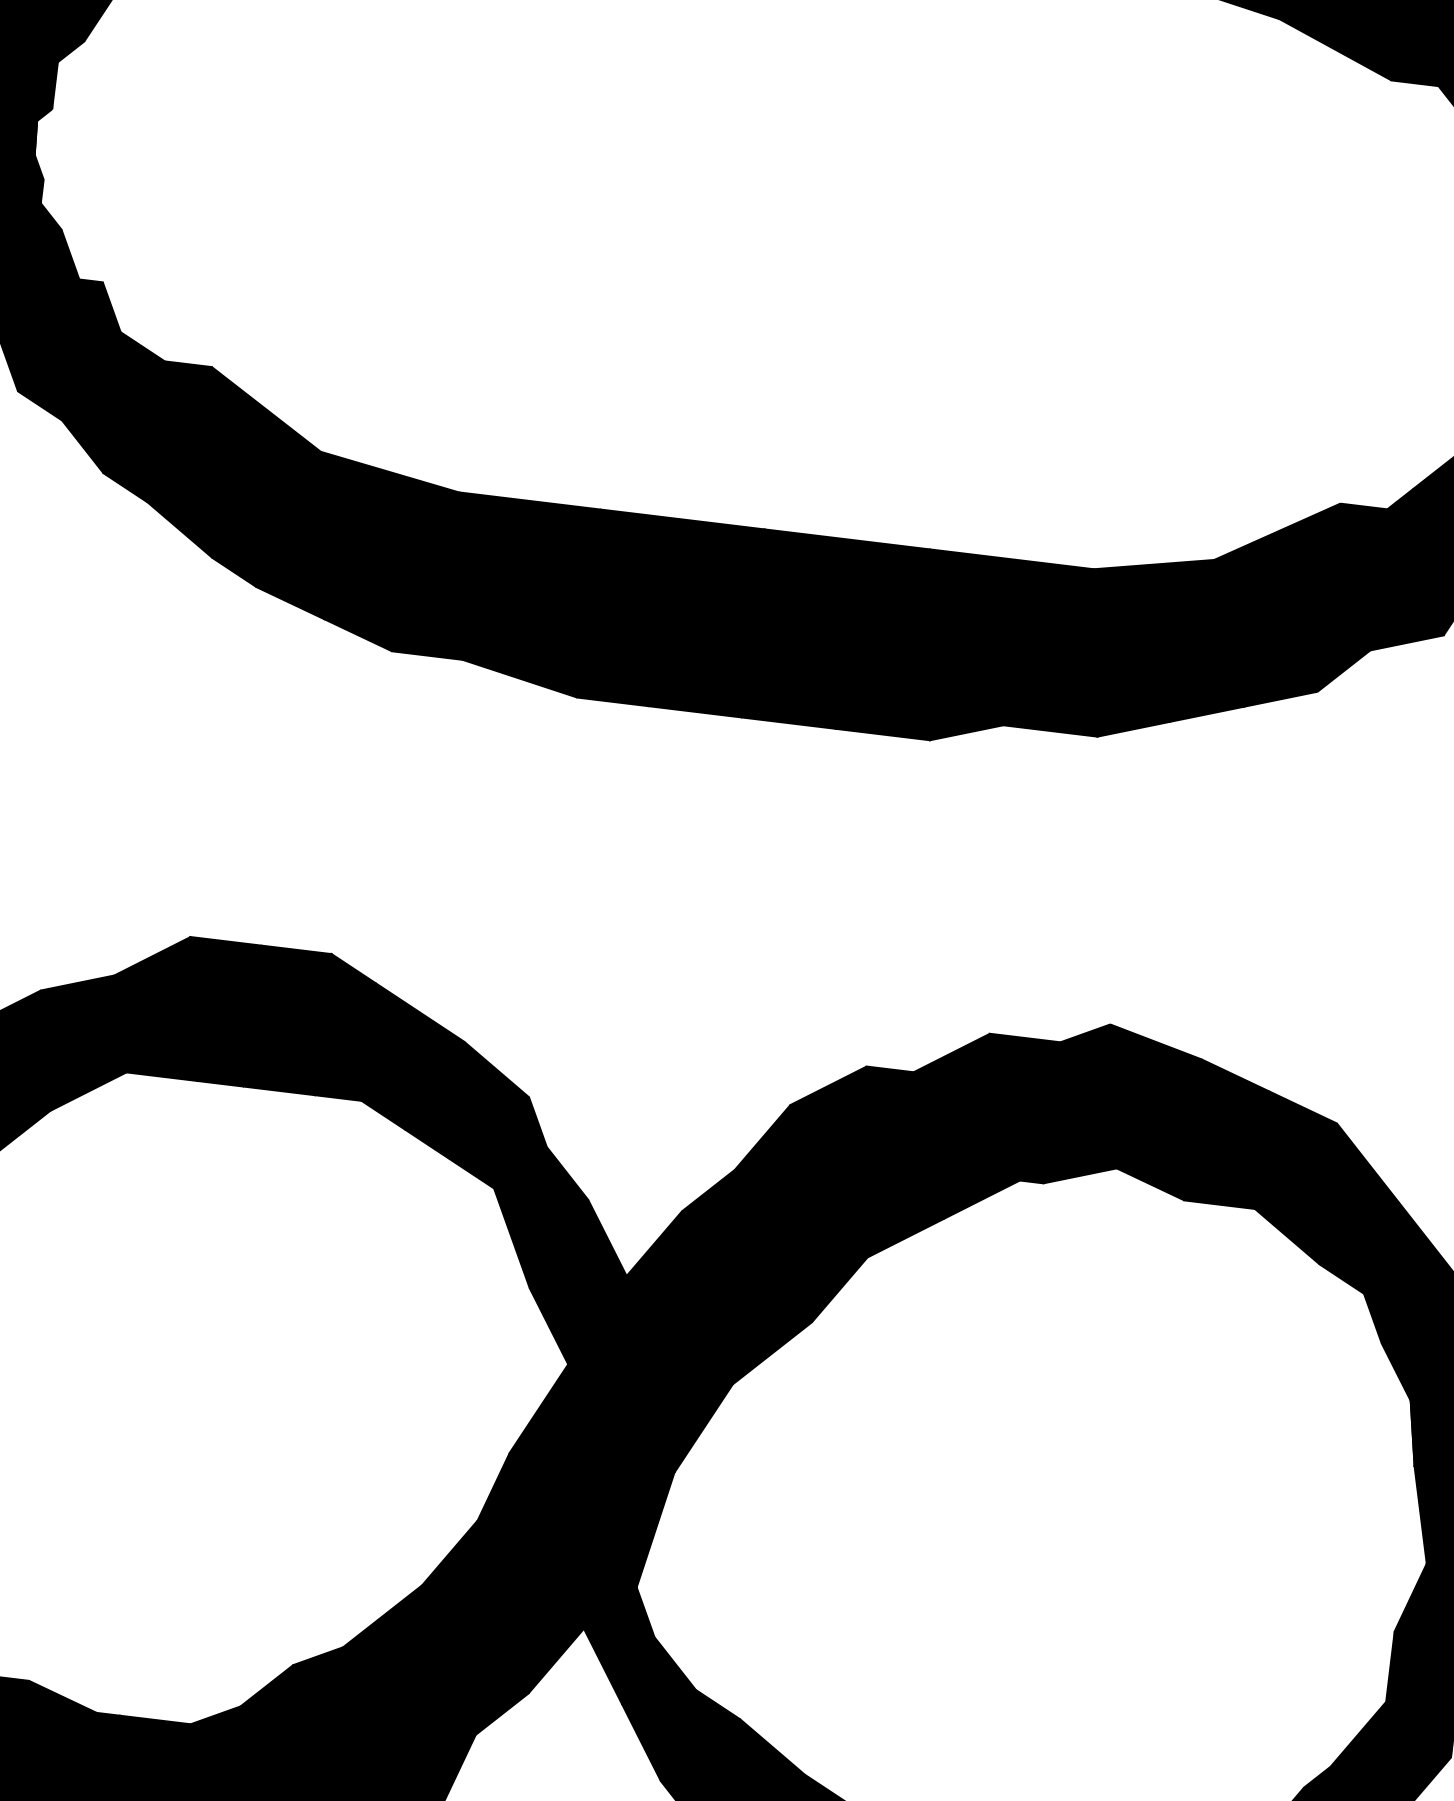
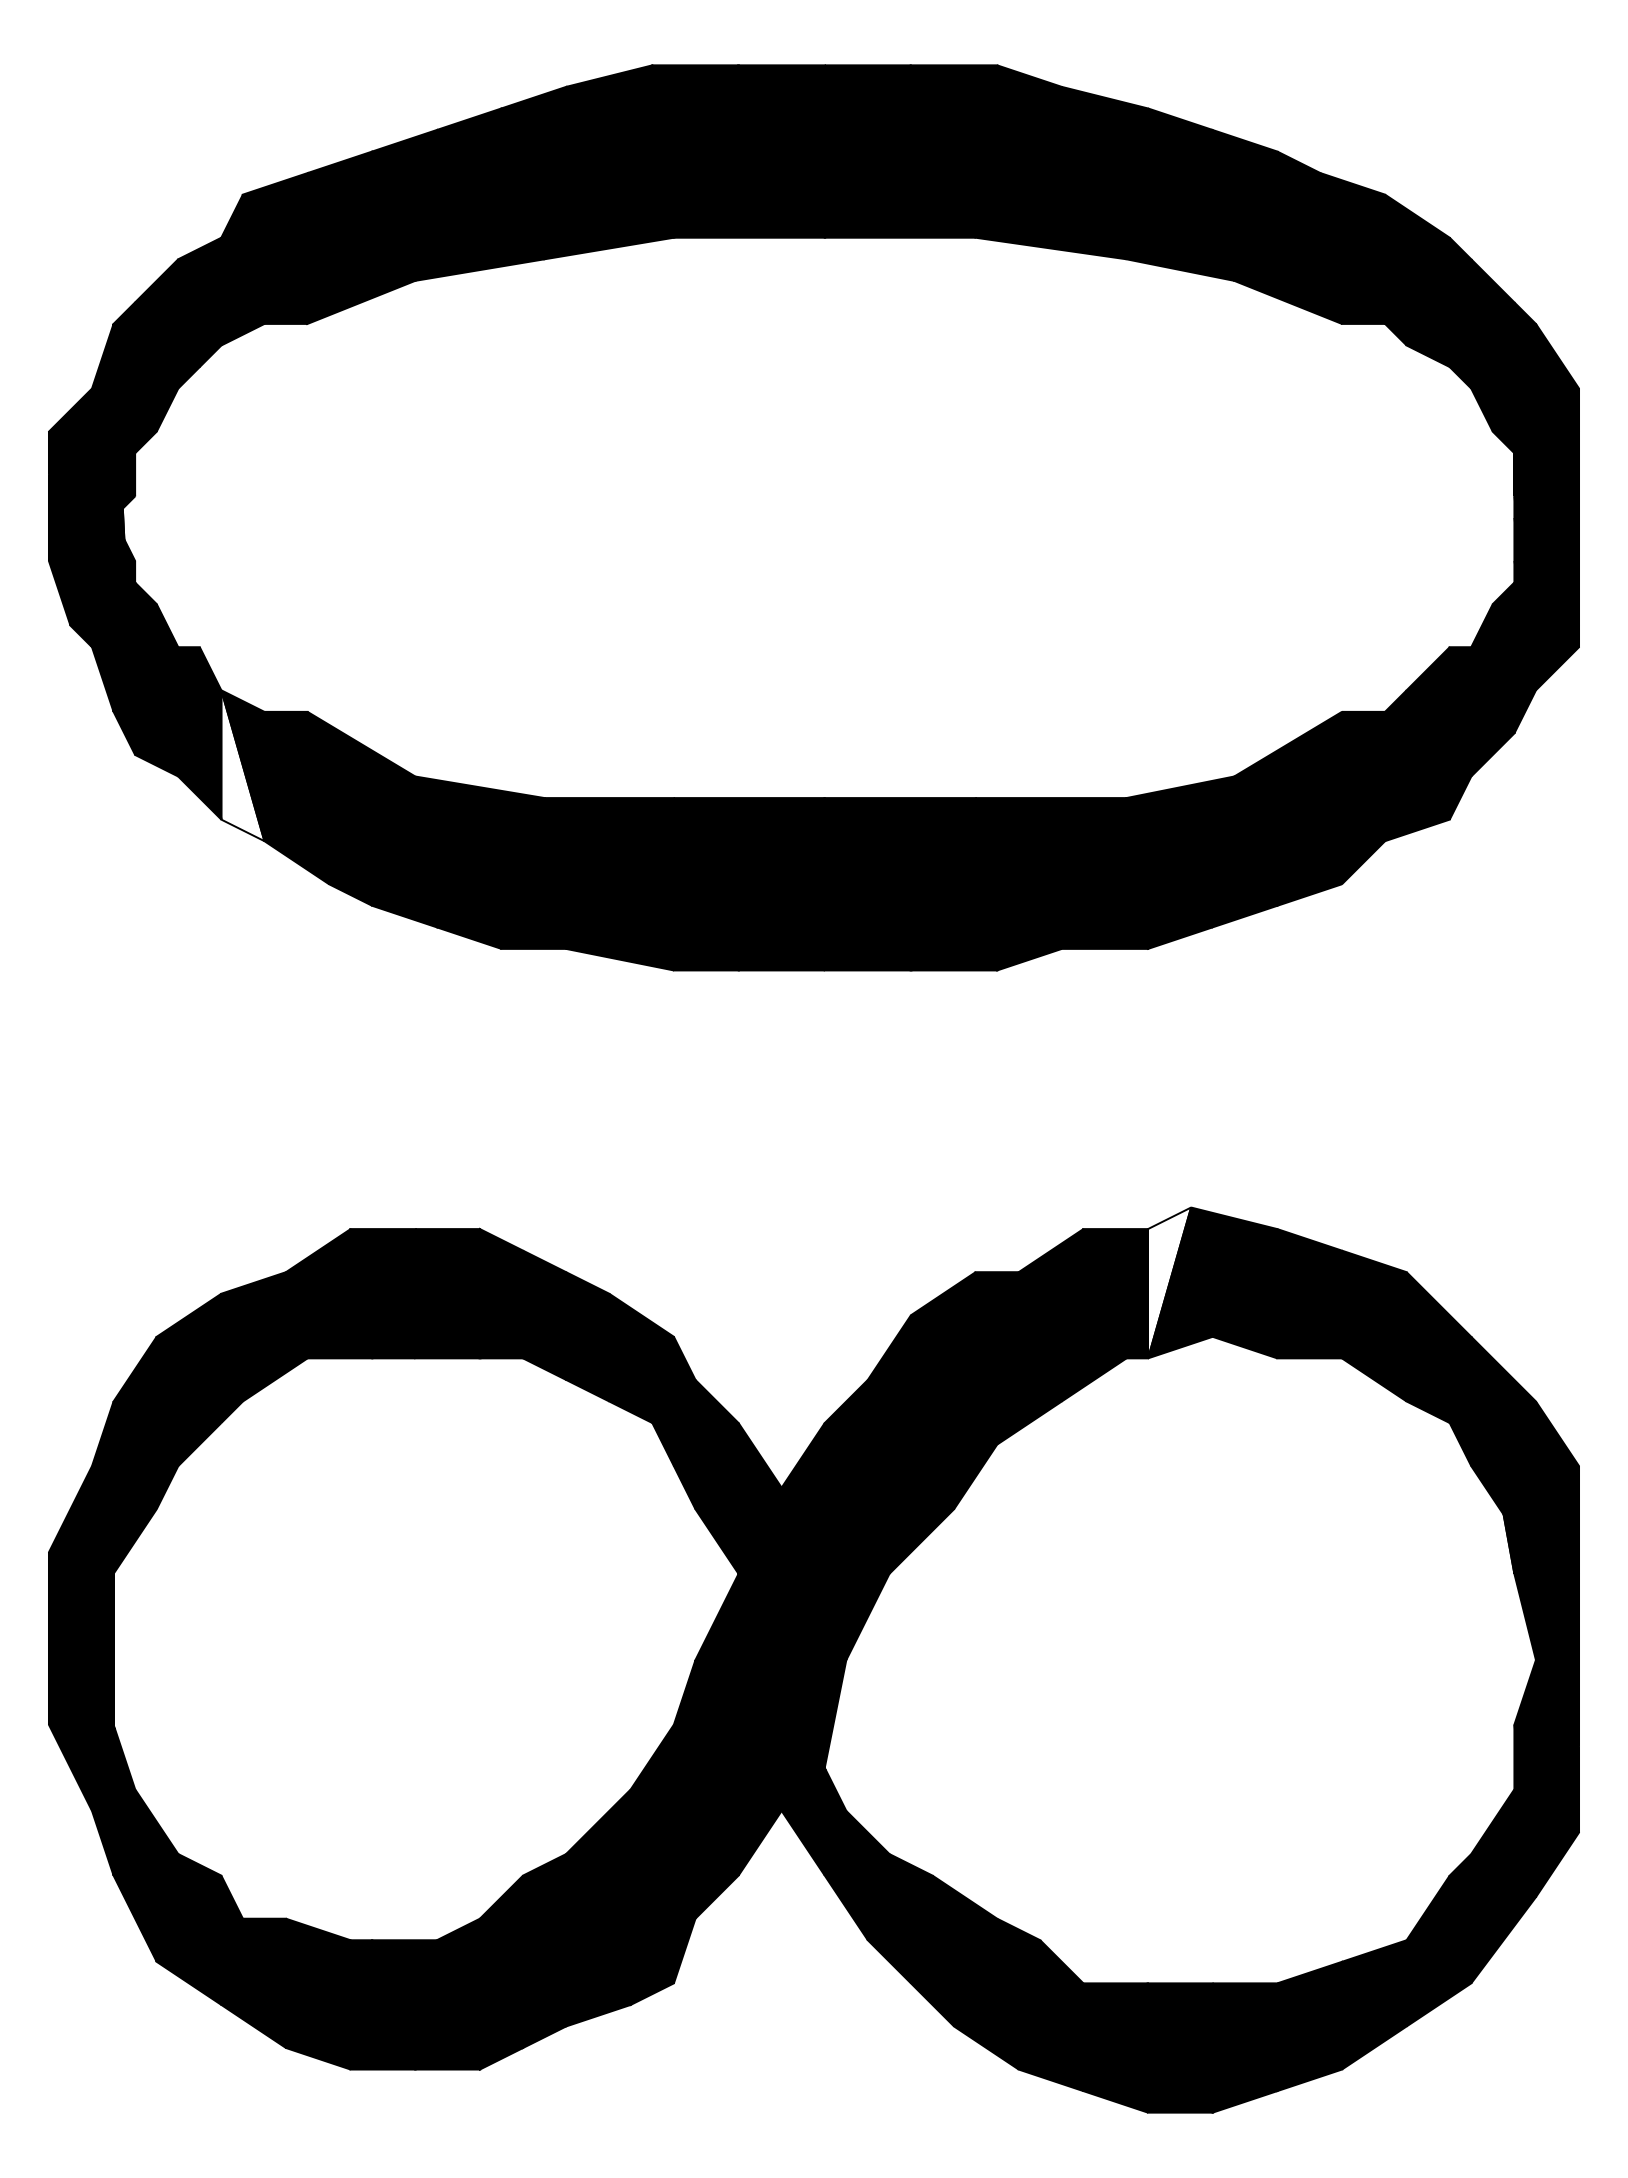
fill: (133, 417) -> (242, 765), removed
fill: (1076, 1103) -> (1169, 1282), removed

